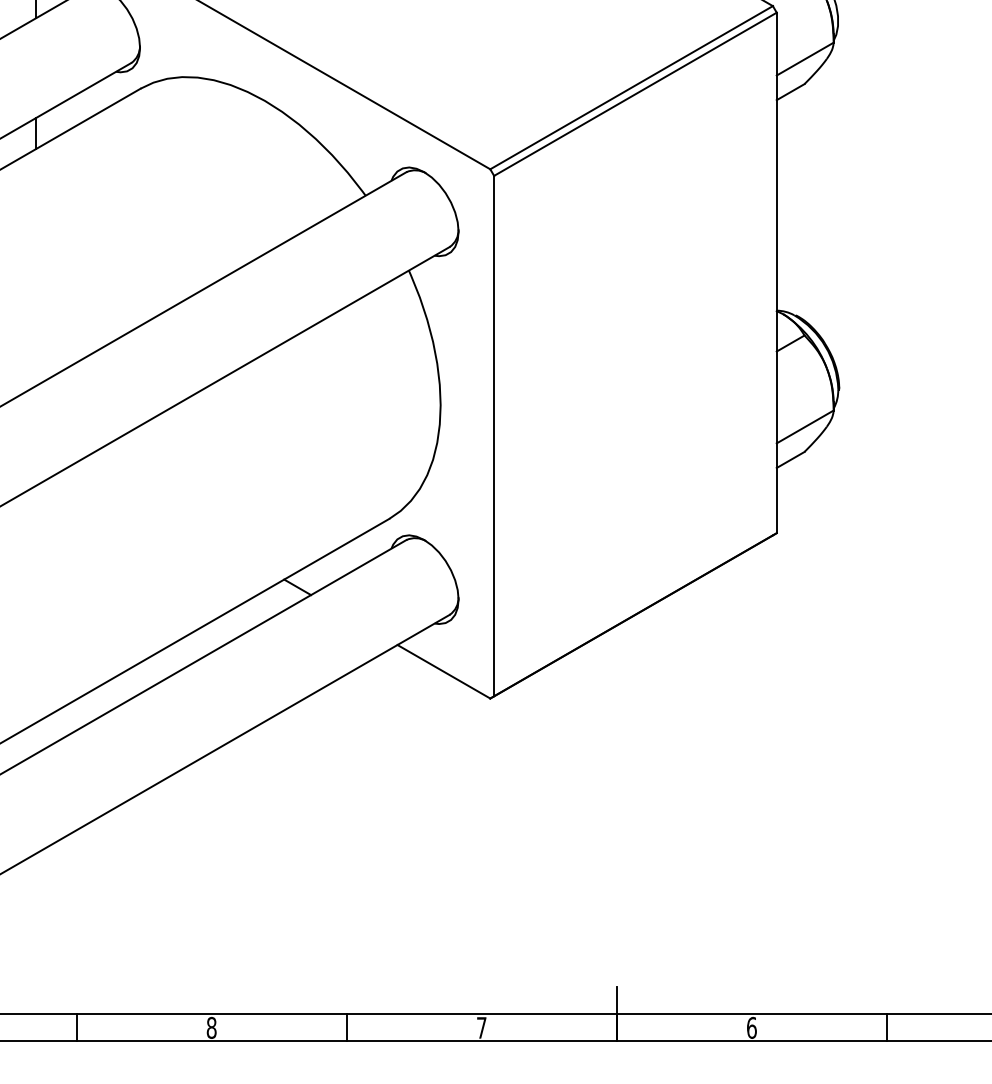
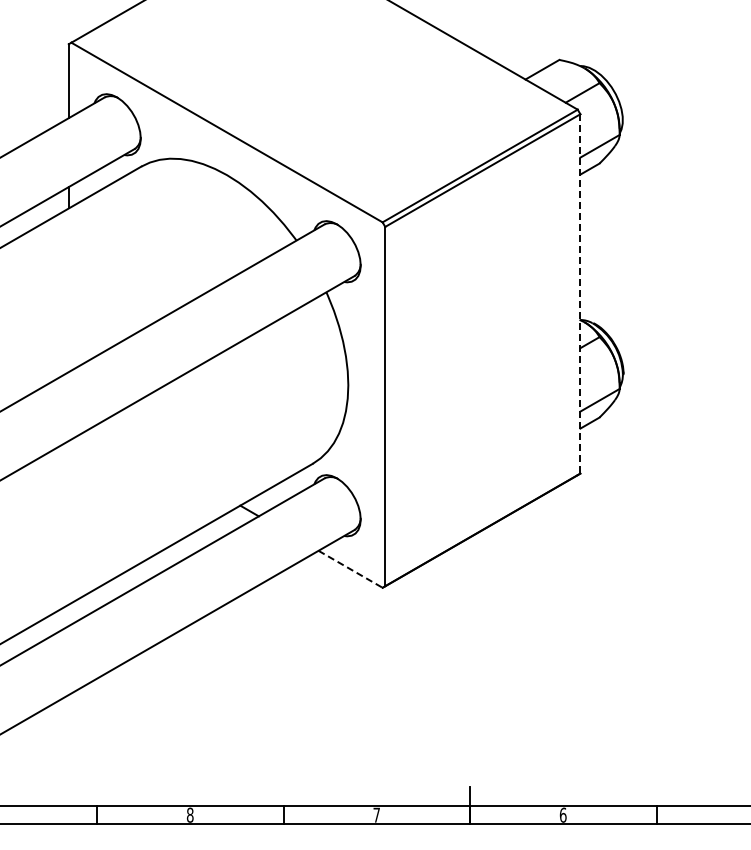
line: (776, 272) -> (580, 293), solid -> dashed
line: (443, 672) -> (350, 569), solid -> dashed

